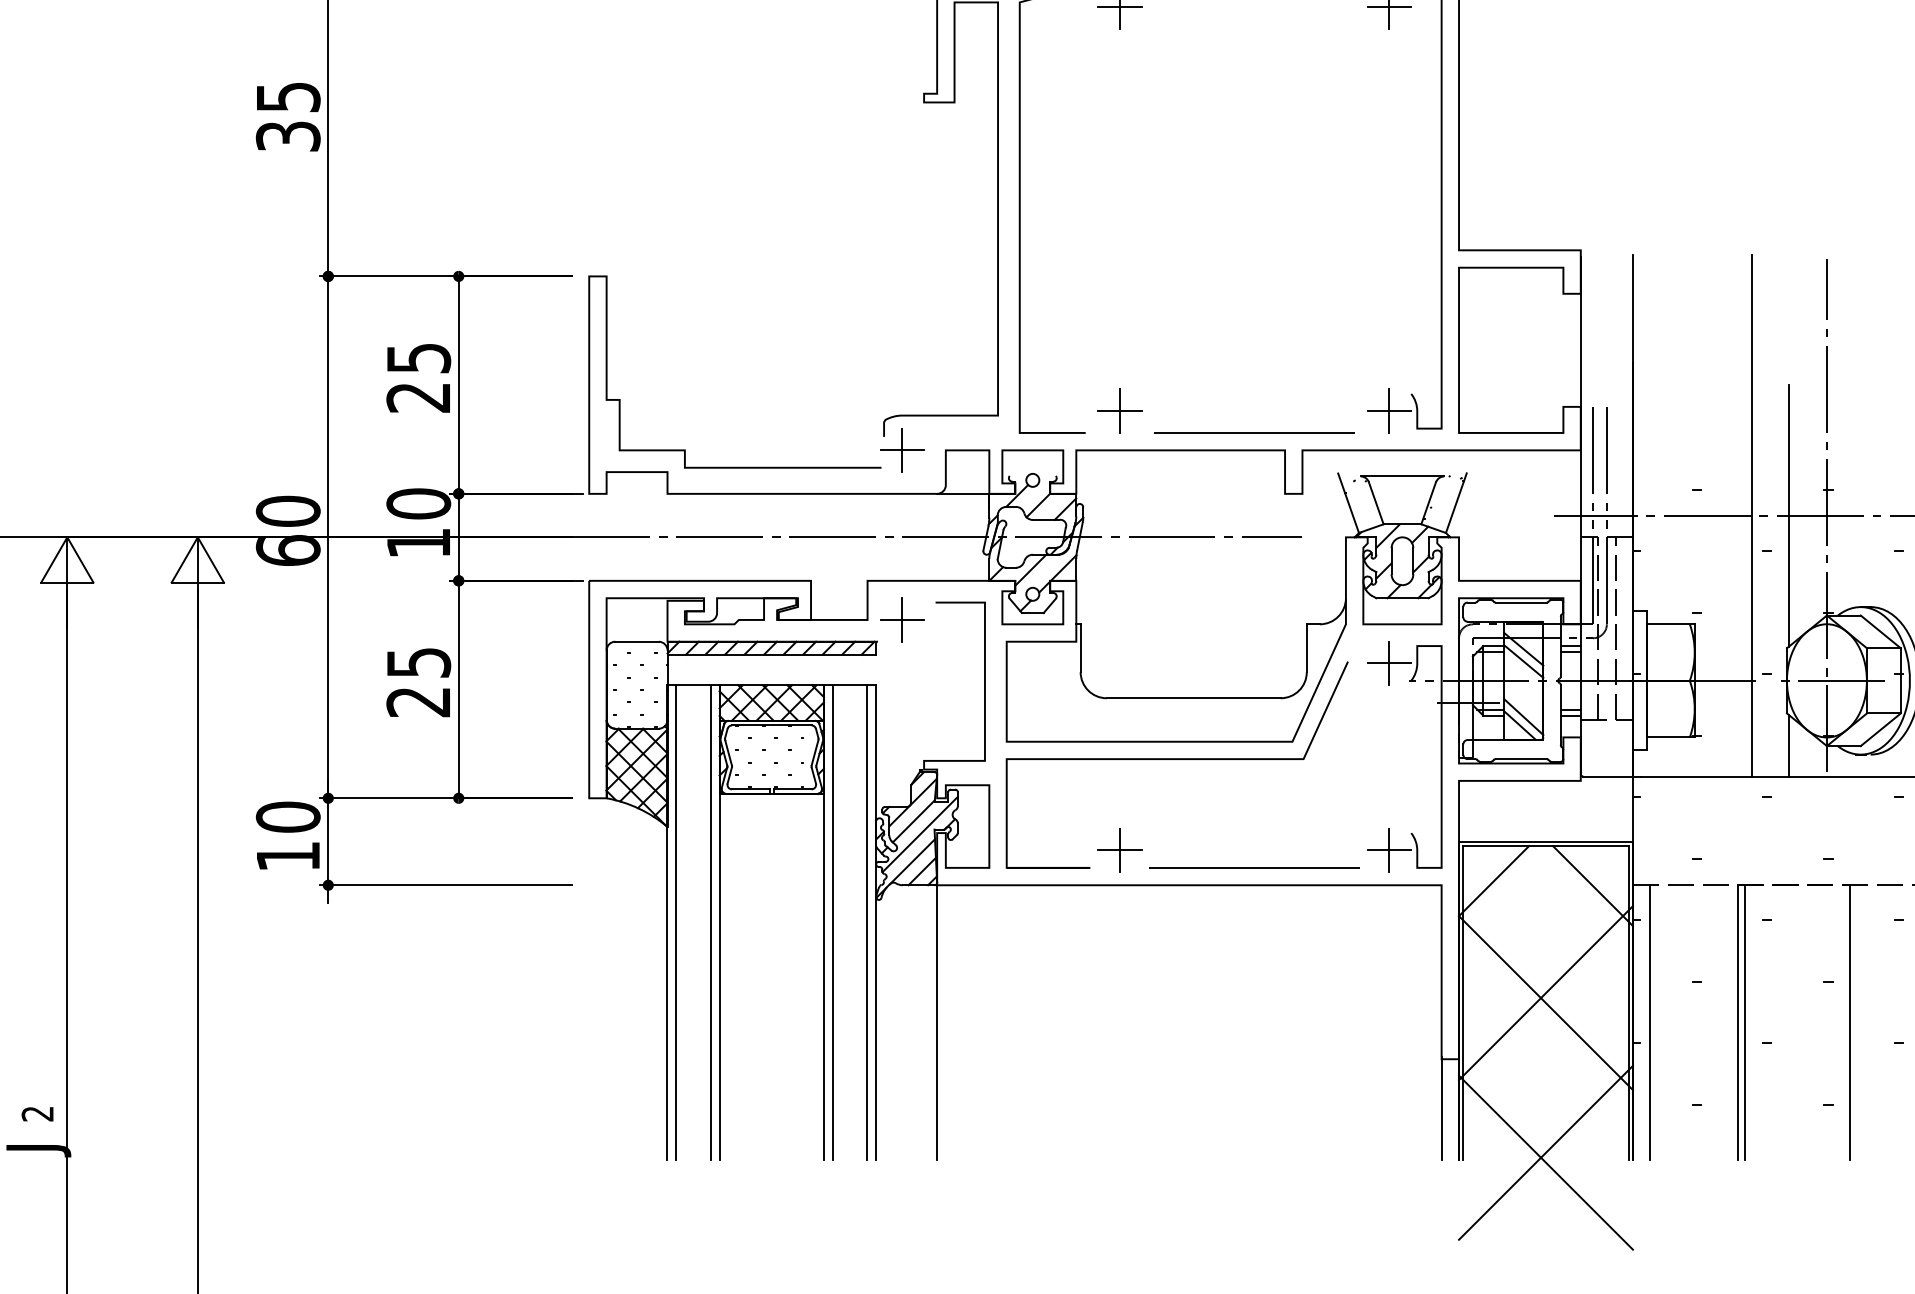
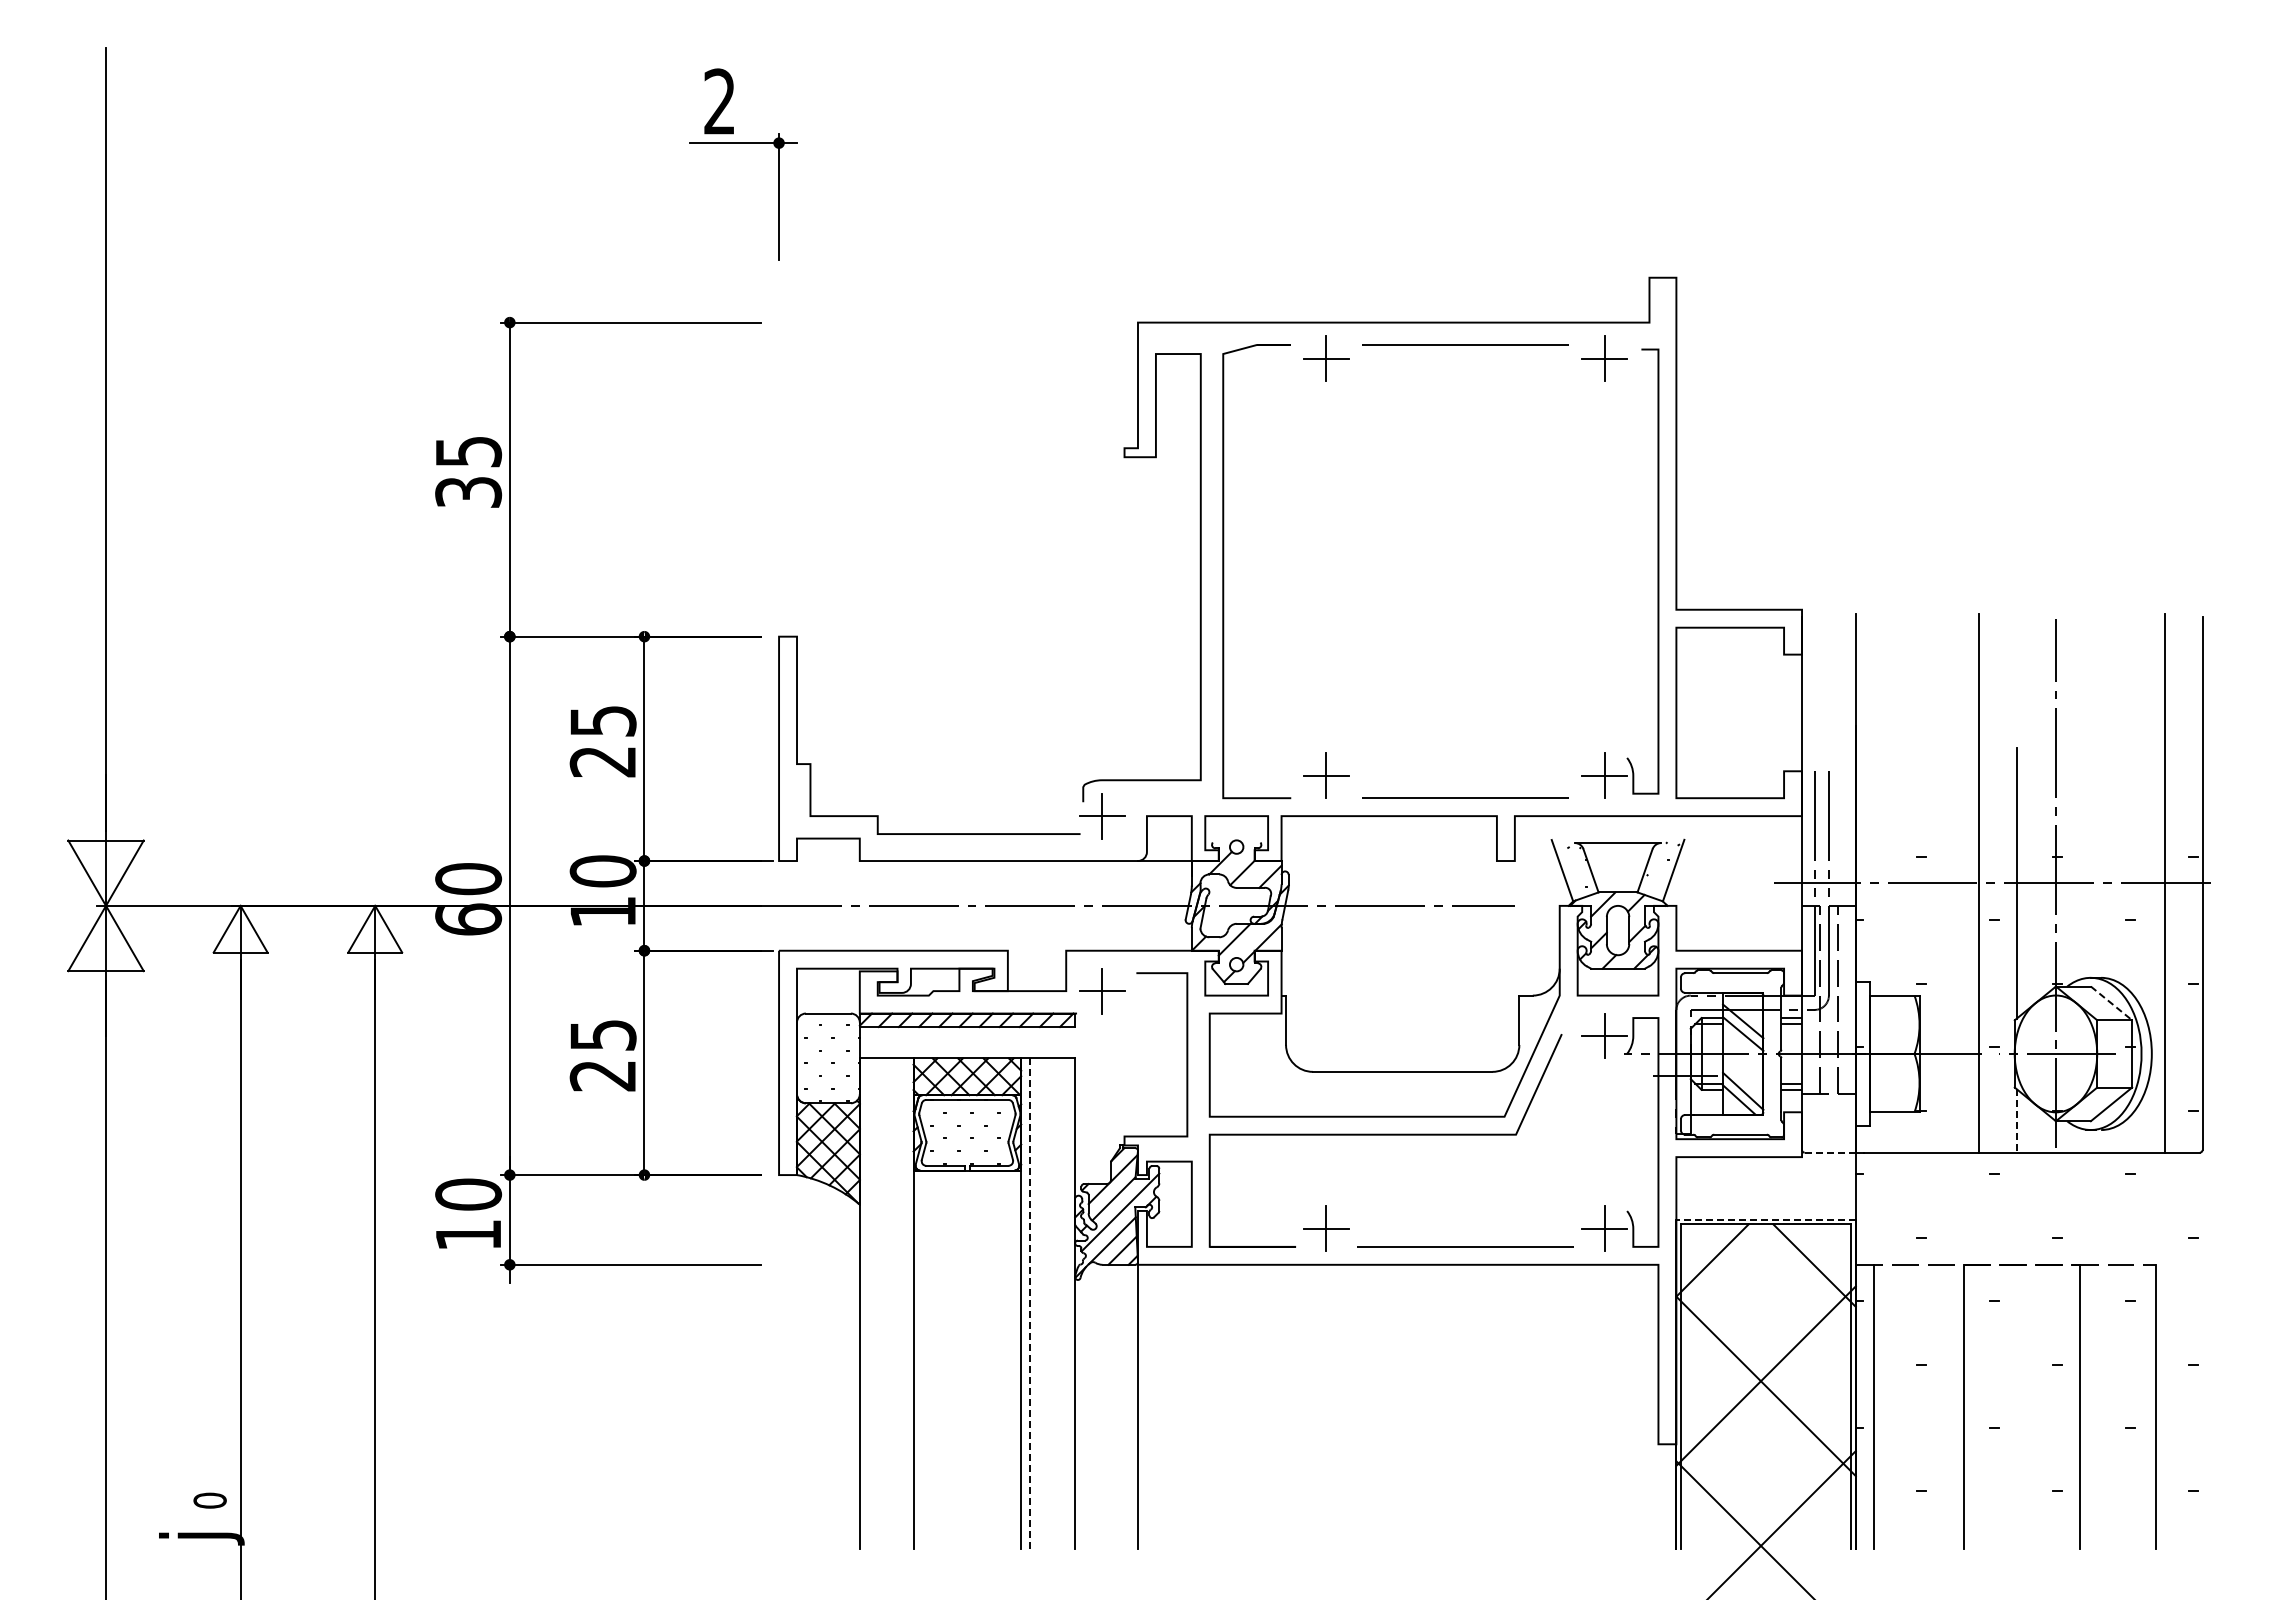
line: (1880, 631) -> (2111, 1003), solid -> dashed
line: (1788, 745) -> (2016, 1120), solid -> dashed
line: (1608, 776) -> (1830, 1152), solid -> dashed
line: (1546, 841) -> (1766, 1219), solid -> dashed
line: (675, 922) -> (868, 1303), removed
line: (710, 922) -> (904, 1303), removed
line: (867, 922) -> (1066, 1303), removed
line: (832, 923) -> (1030, 1304), solid -> dashed
line: (1745, 1022) -> (1971, 1406), removed
line: (1441, 1107) -> (1658, 1494), removed
text: (37, 1113) -> (209, 1500), 2 -> 0

